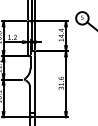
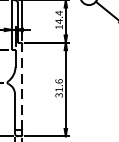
line: (35, 82) -> (22, 87), solid -> dashed

